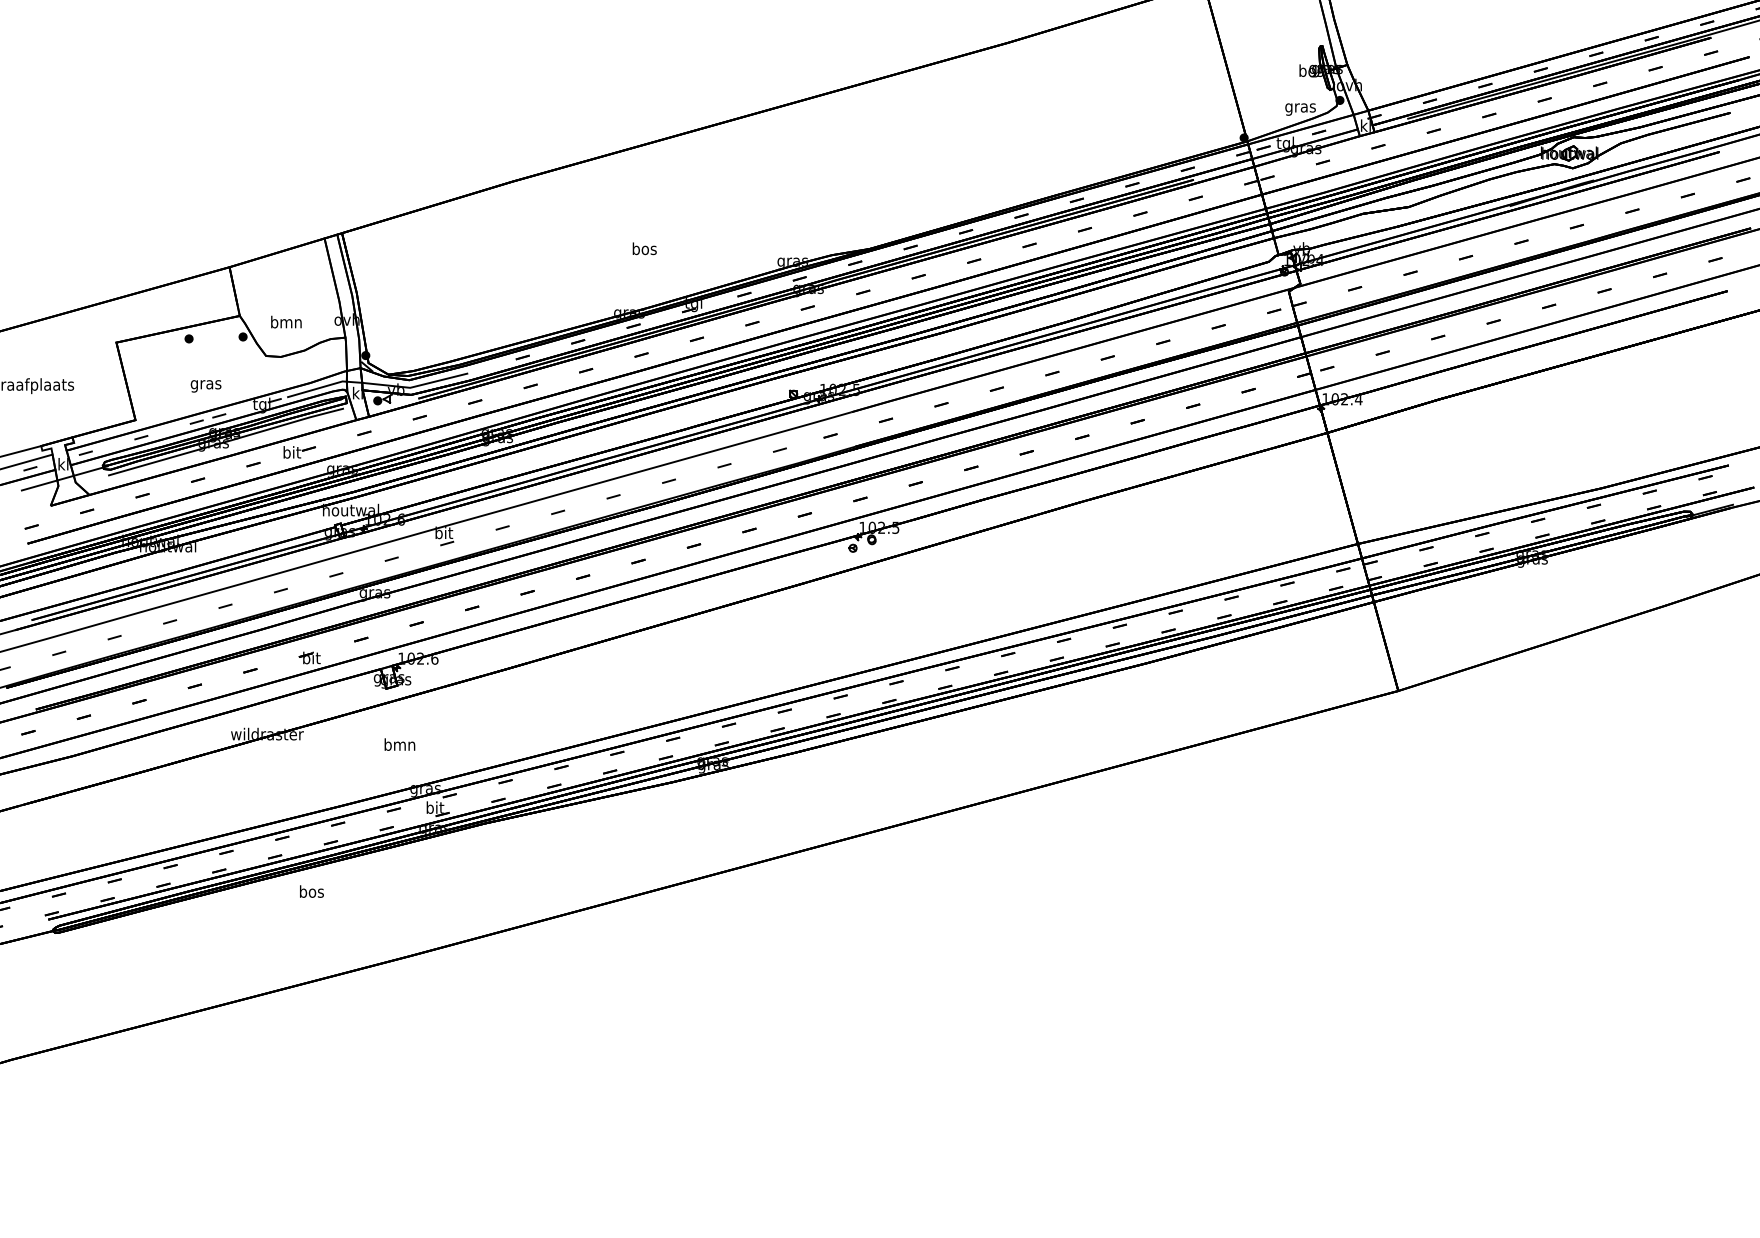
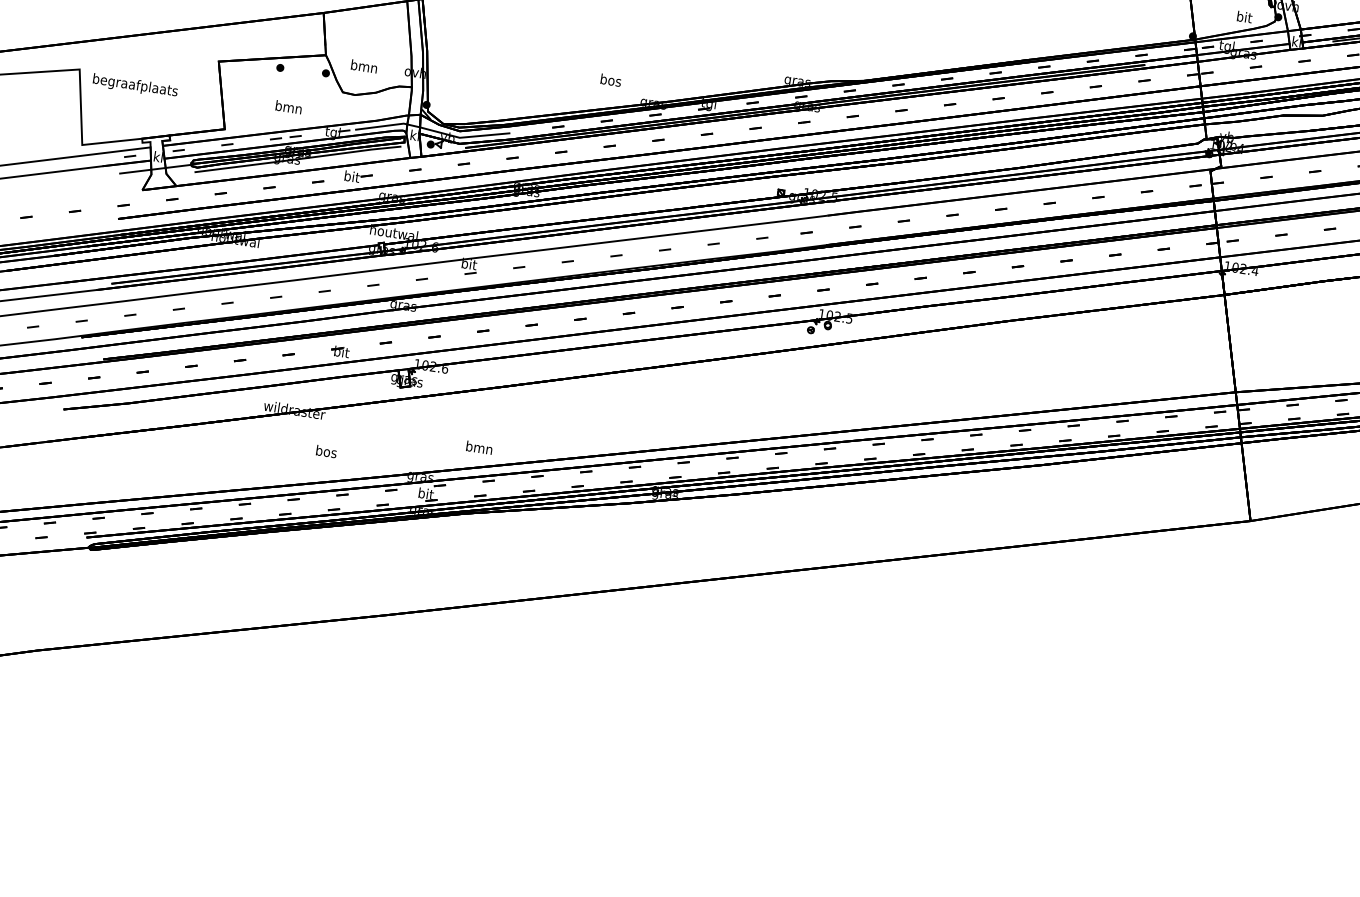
text: (1300, 107) -> (1244, 18), gras -> bit
text: (644, 248) -> (610, 80), moved
text: (205, 384) -> (288, 108), gras -> bmn
text: (399, 744) -> (479, 447), moved
text: (311, 891) -> (326, 451), moved

